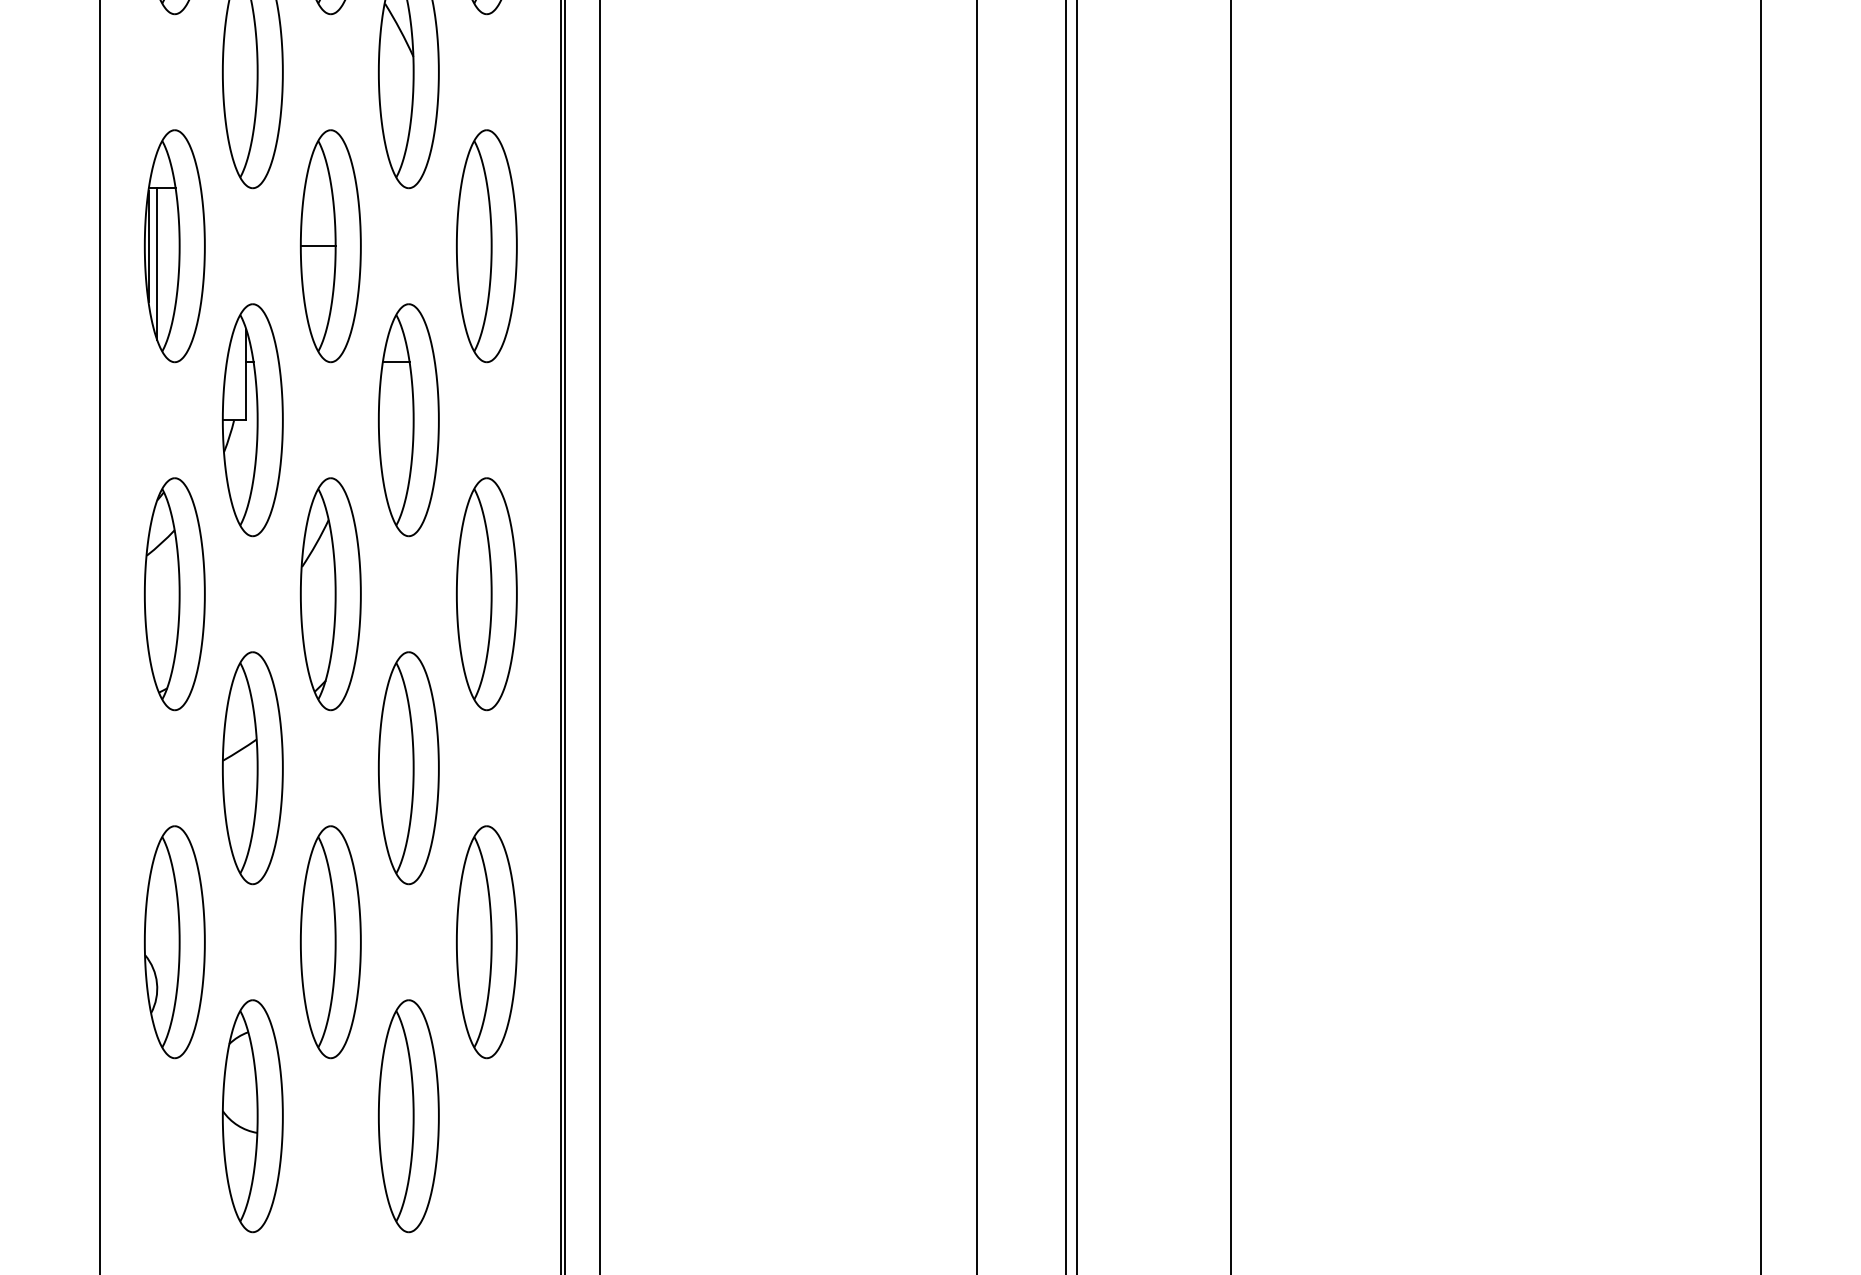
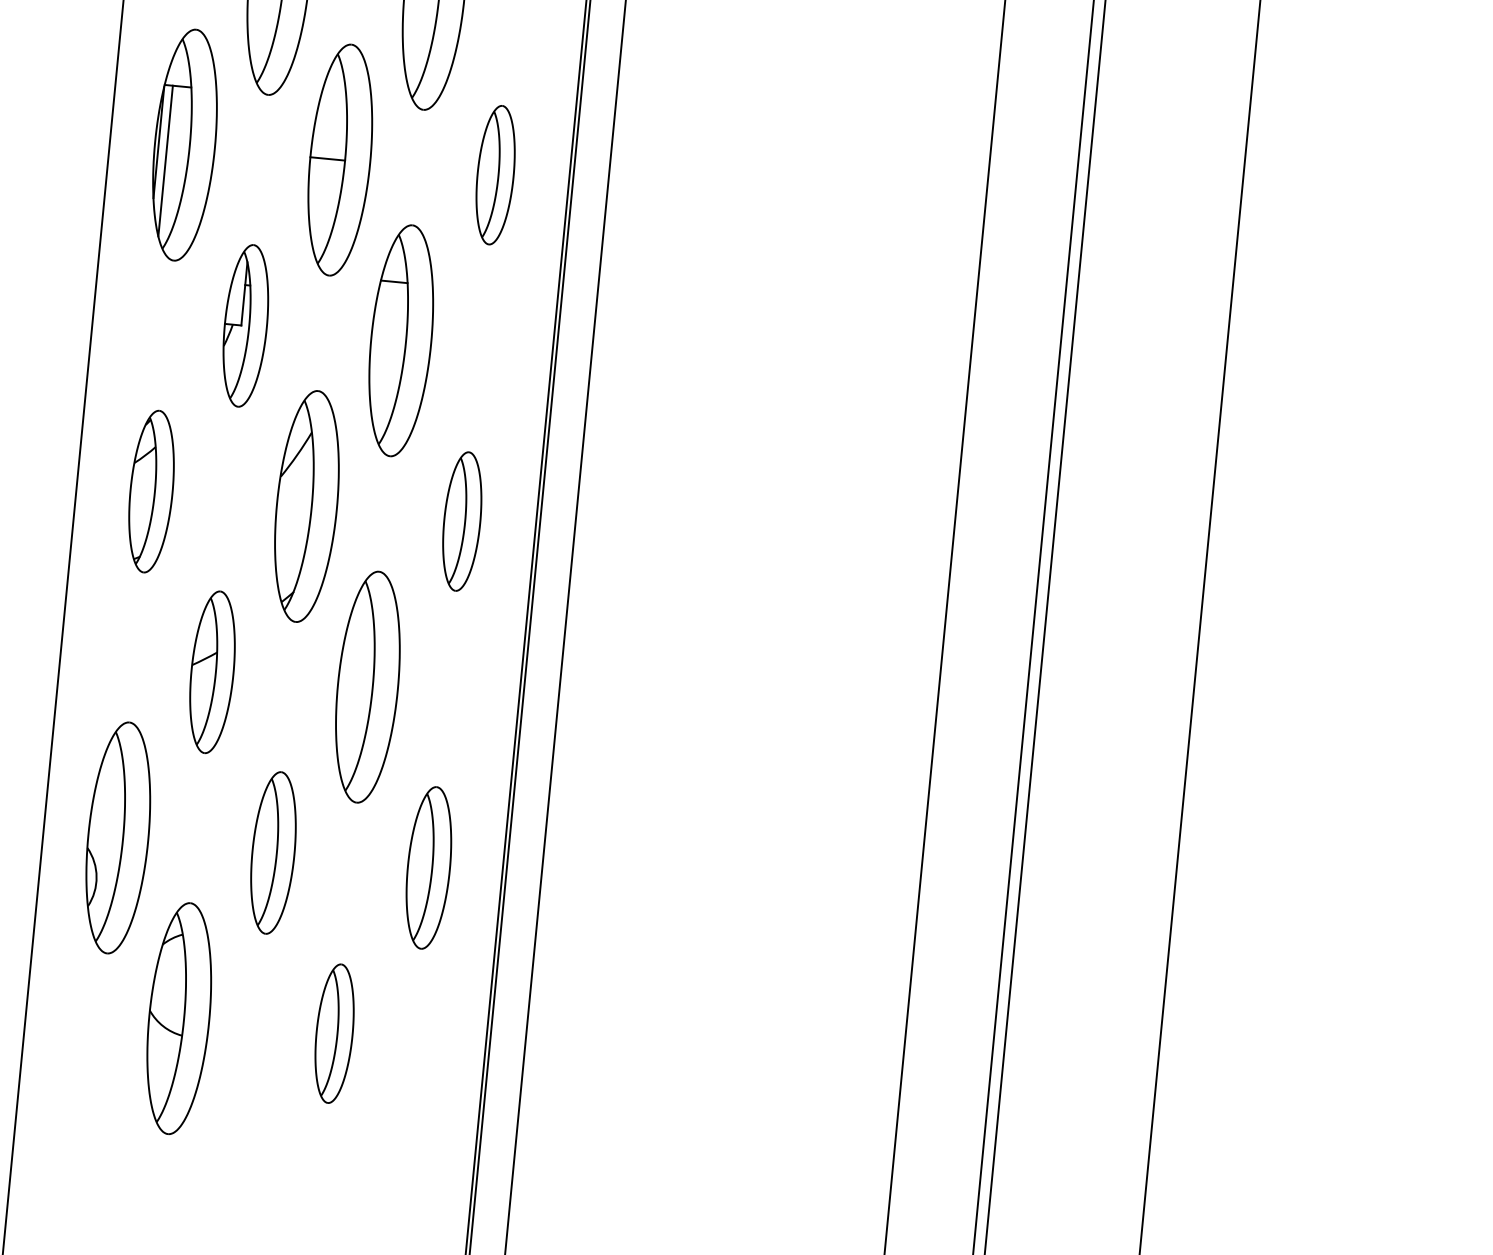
part: (486, 246) -> (495, 175), size x0.6
part: (252, 420) -> (245, 326), size x0.7
part: (174, 594) -> (151, 491), size x0.7
part: (486, 594) -> (461, 521), size x0.6
part: (252, 768) -> (212, 672), size x0.7
part: (330, 942) -> (273, 853), size x0.7
part: (486, 942) -> (428, 868), size x0.7
part: (408, 1116) -> (334, 1033), size x0.6

